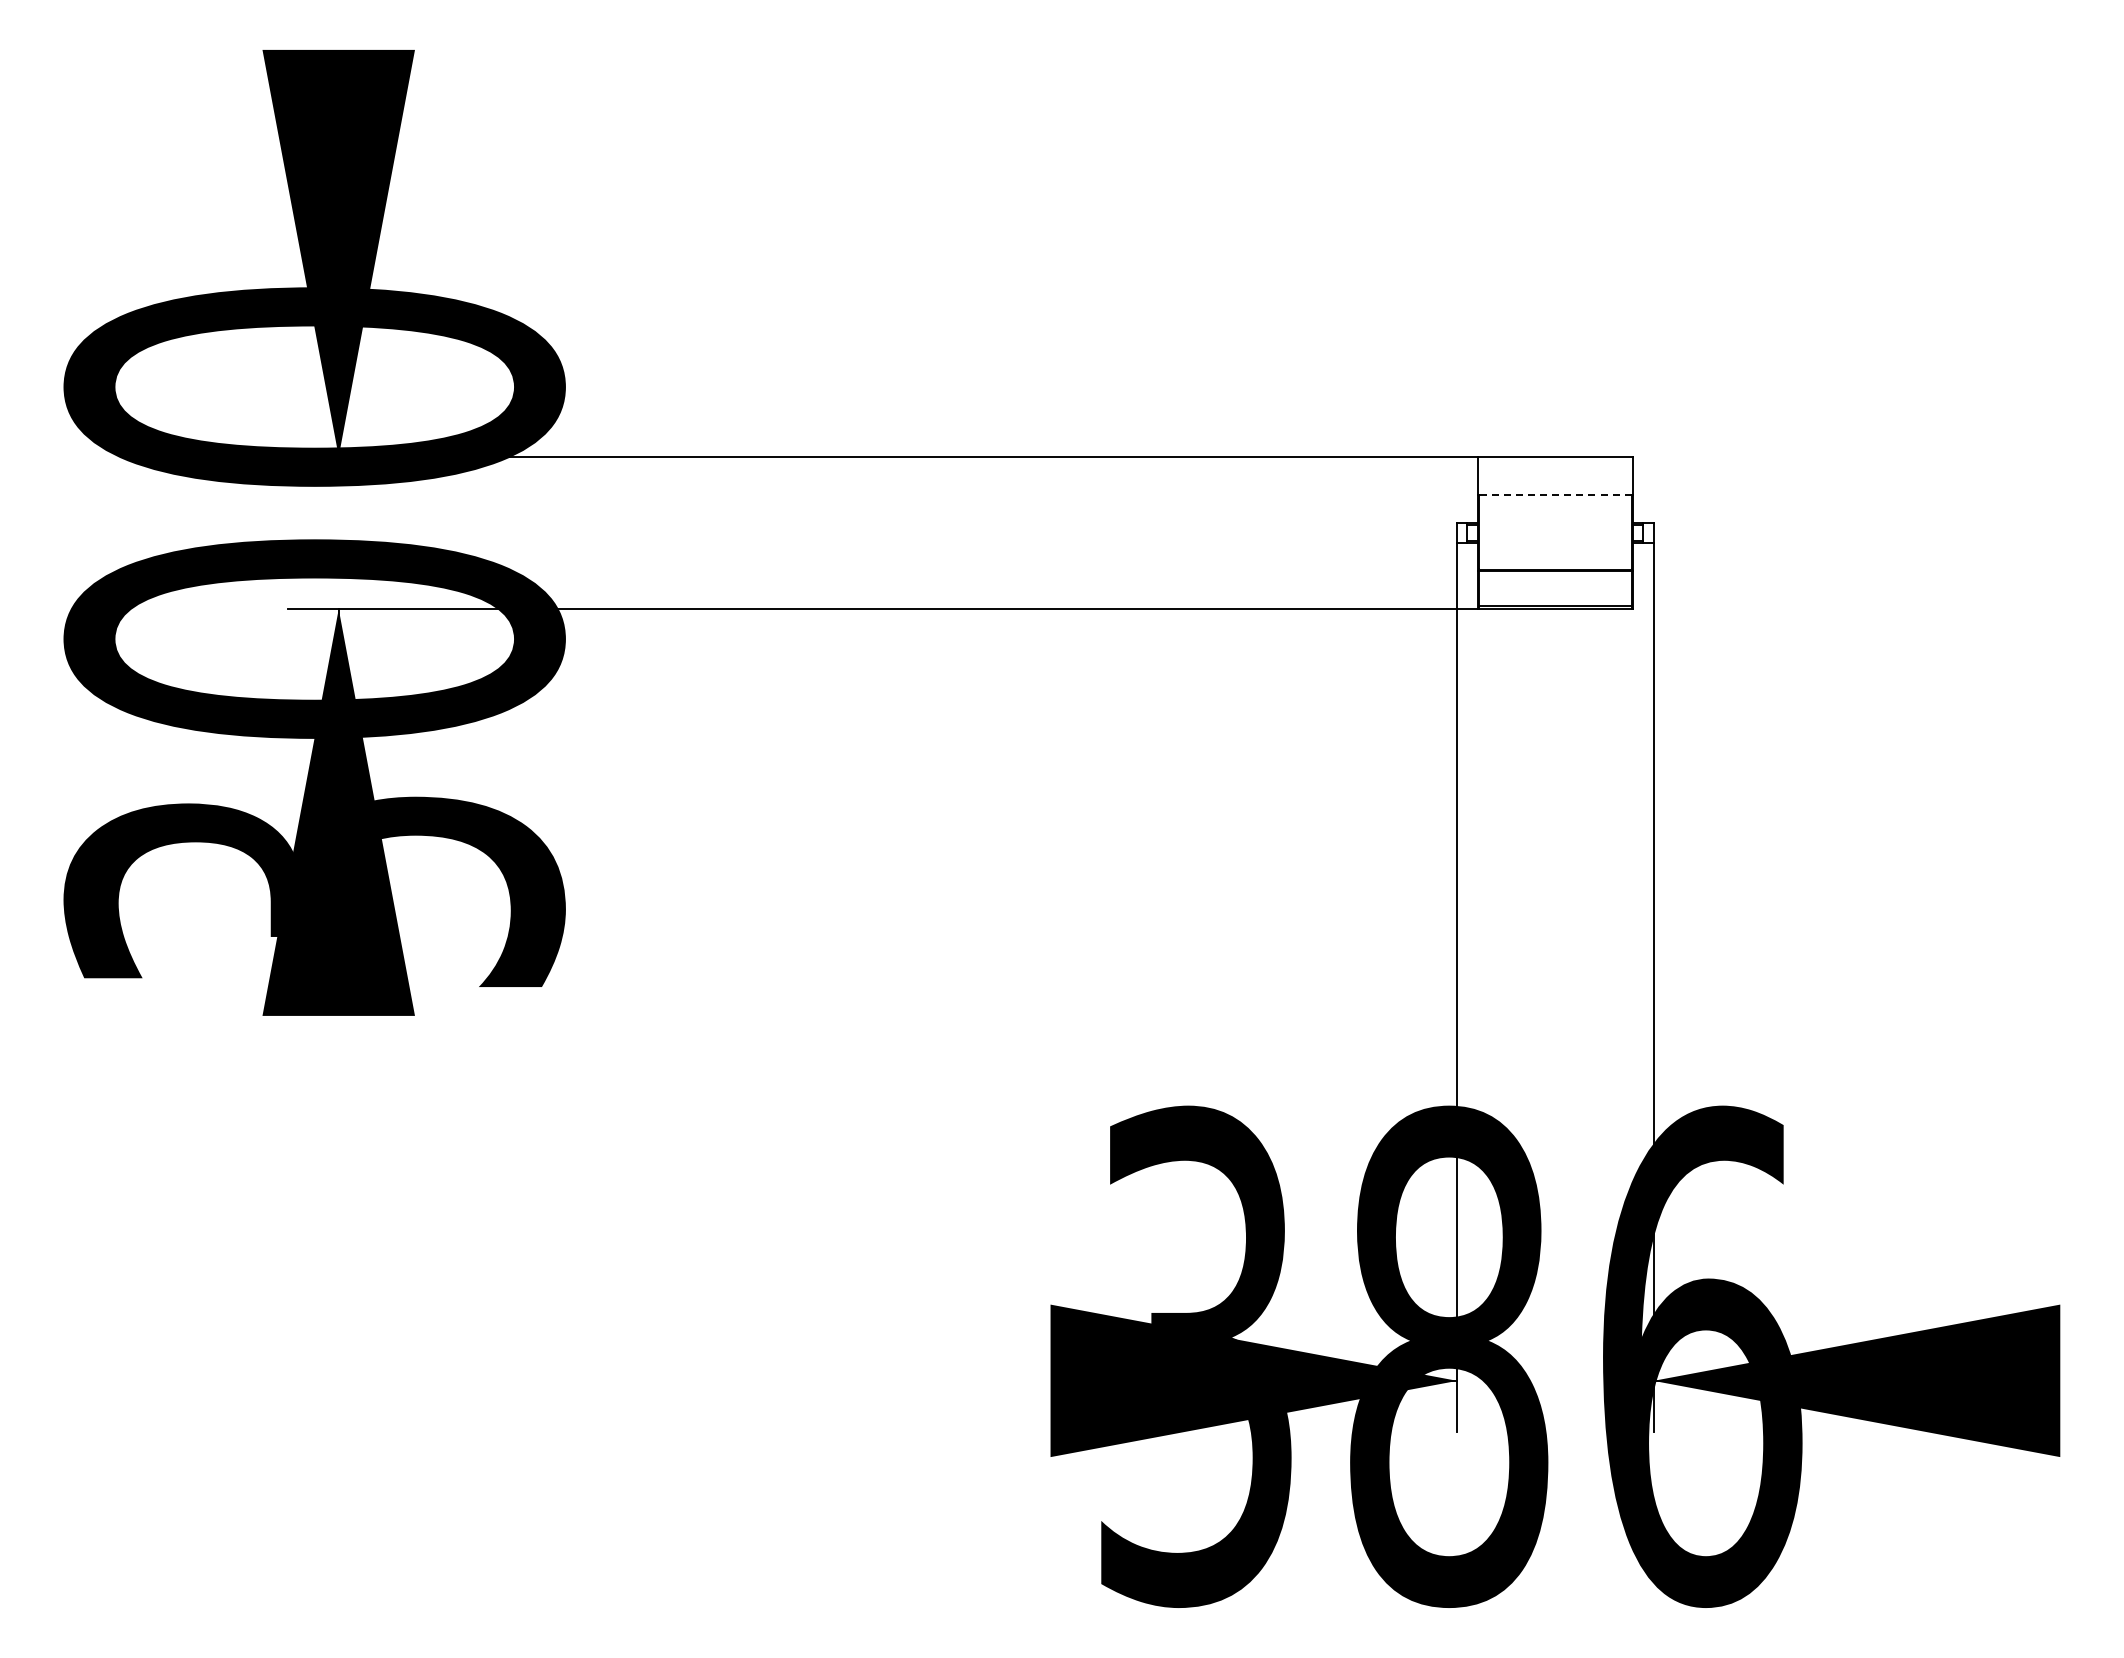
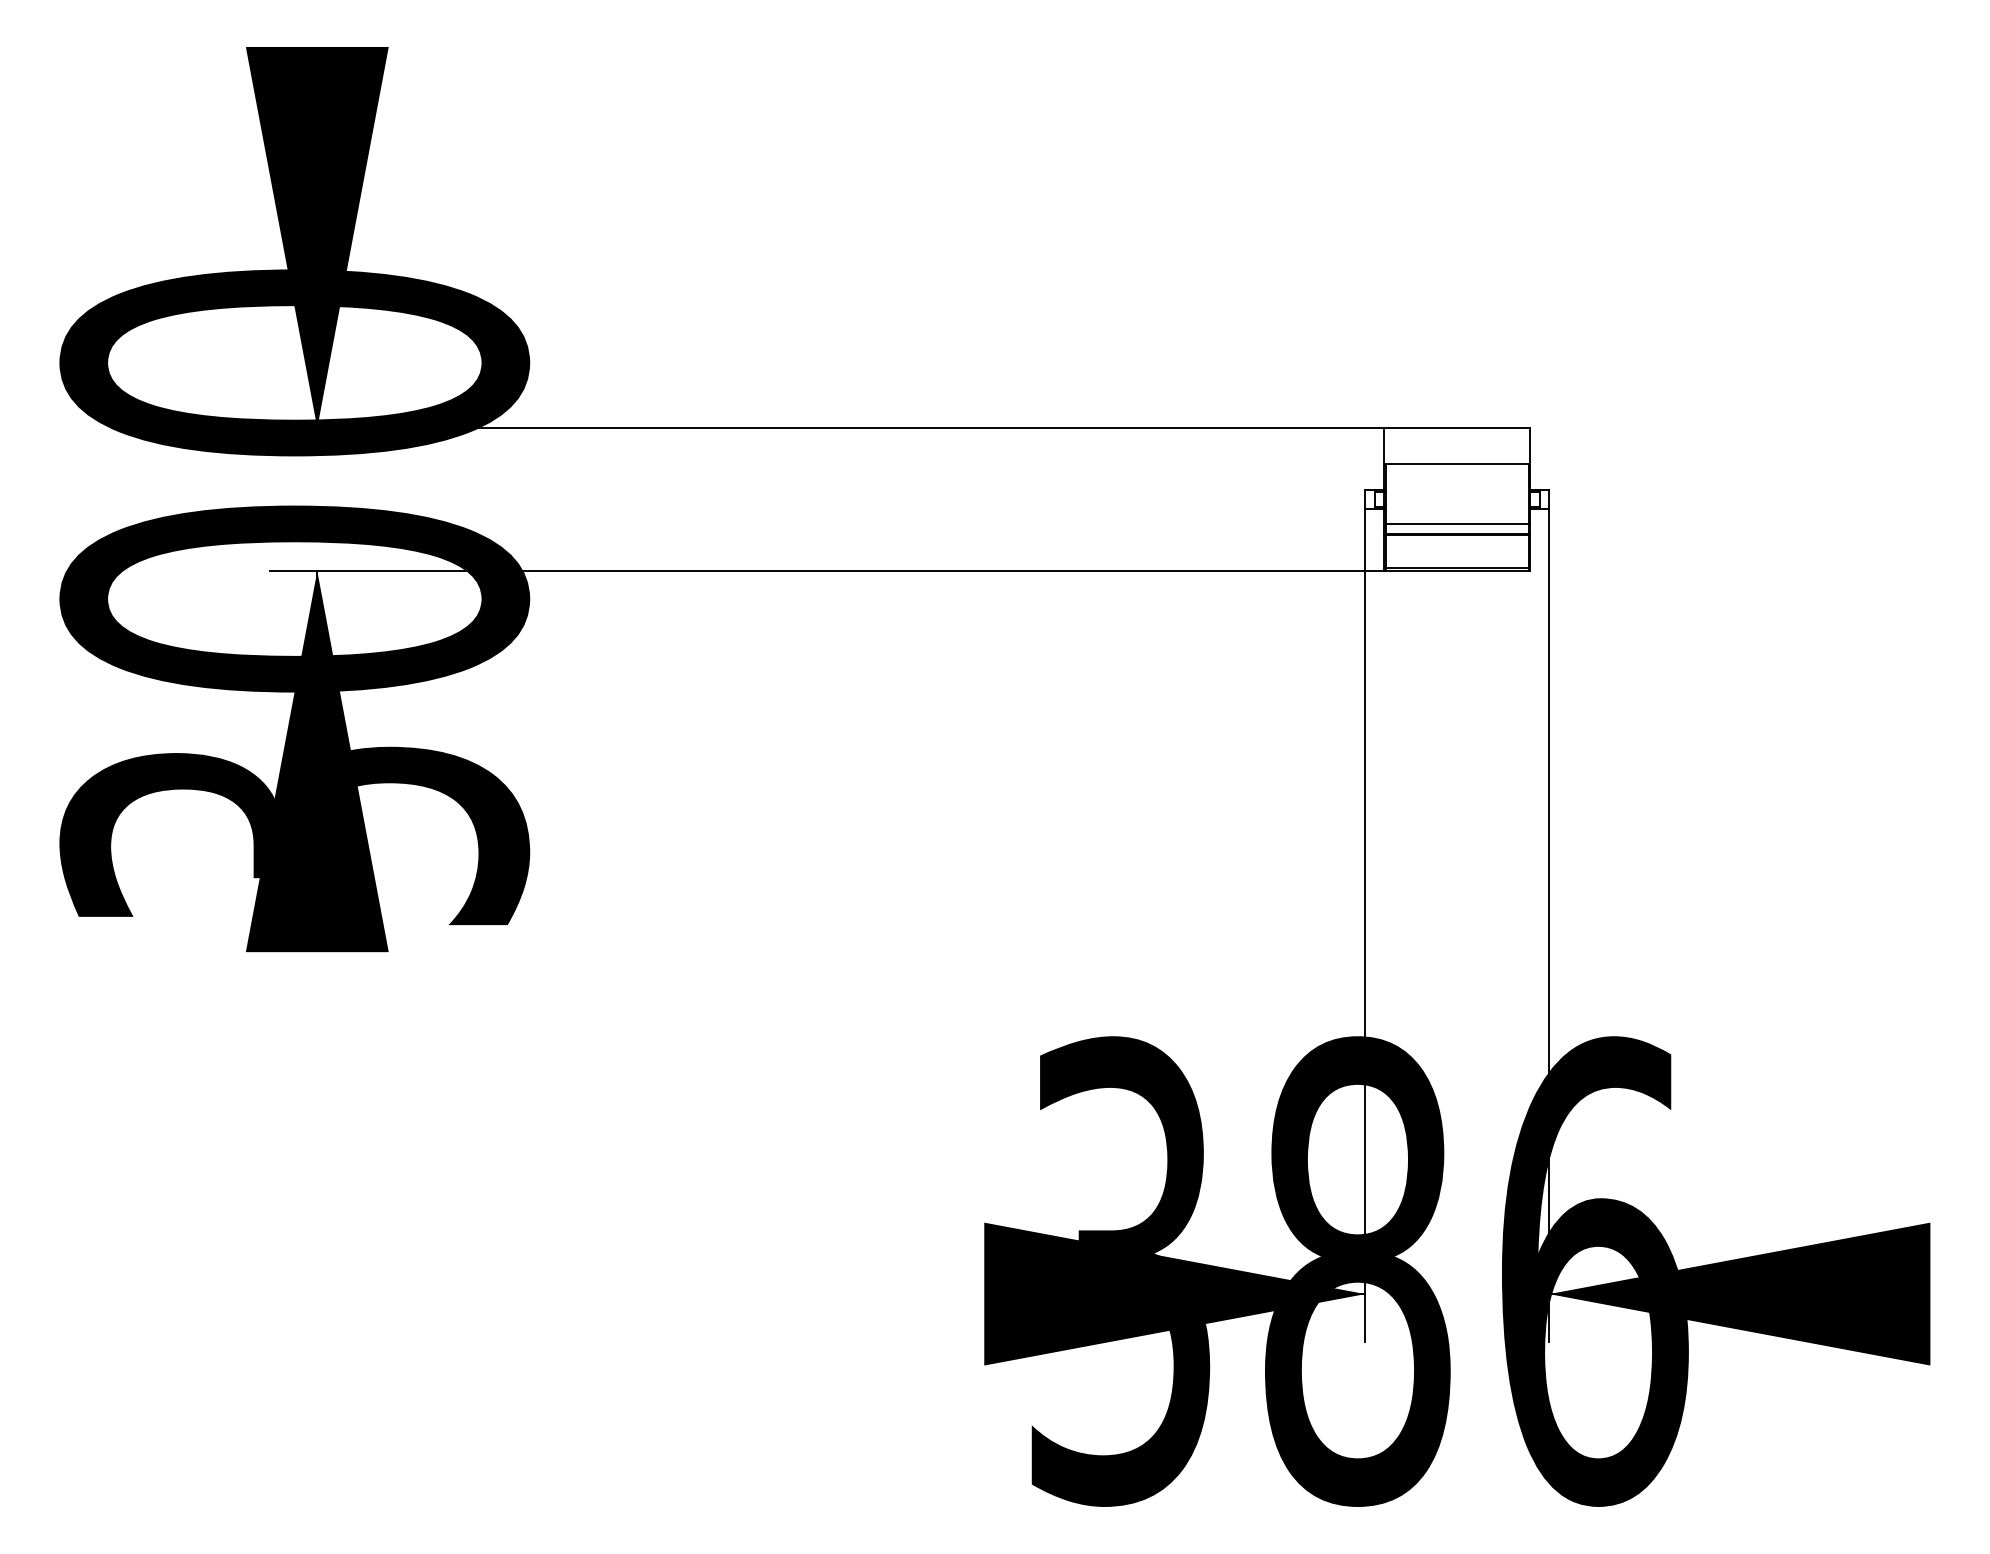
line: (1554, 494) -> (1456, 463), dashed -> solid
line: (1555, 559) -> (1457, 524), added

